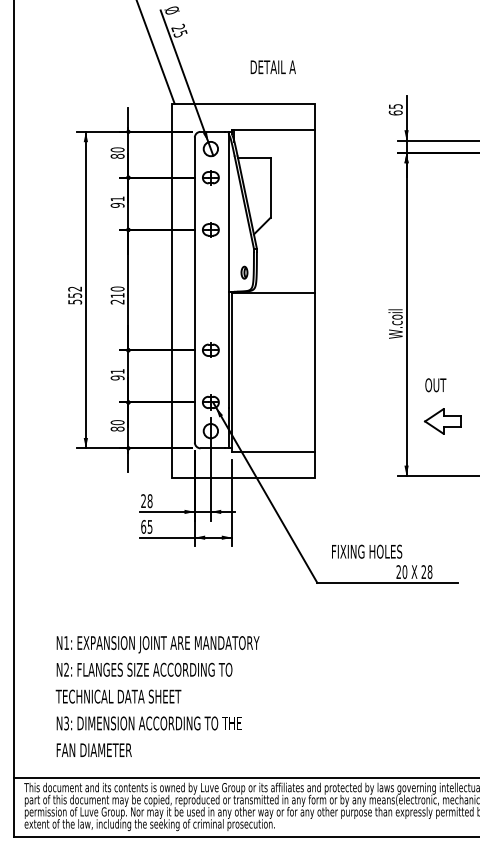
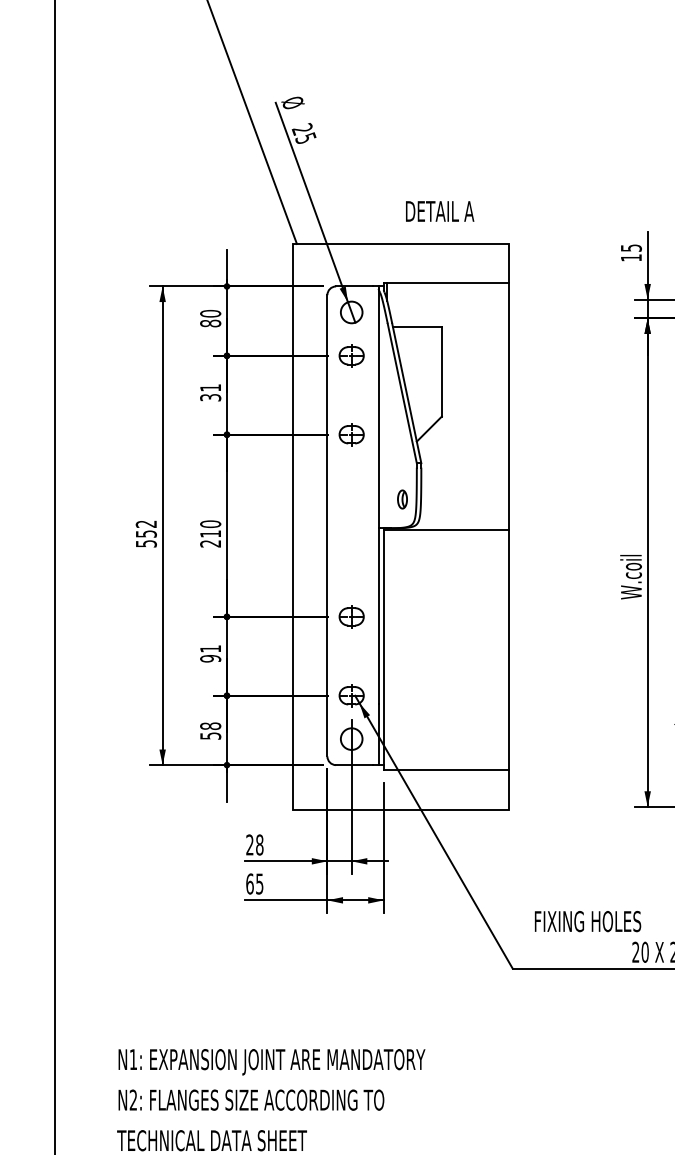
text: (272, 66) -> (438, 210), moved
text: (395, 112) -> (630, 257), 65 -> 15
text: (117, 205) -> (210, 397), 91 -> 31
text: (117, 425) -> (210, 730), 80 -> 58

